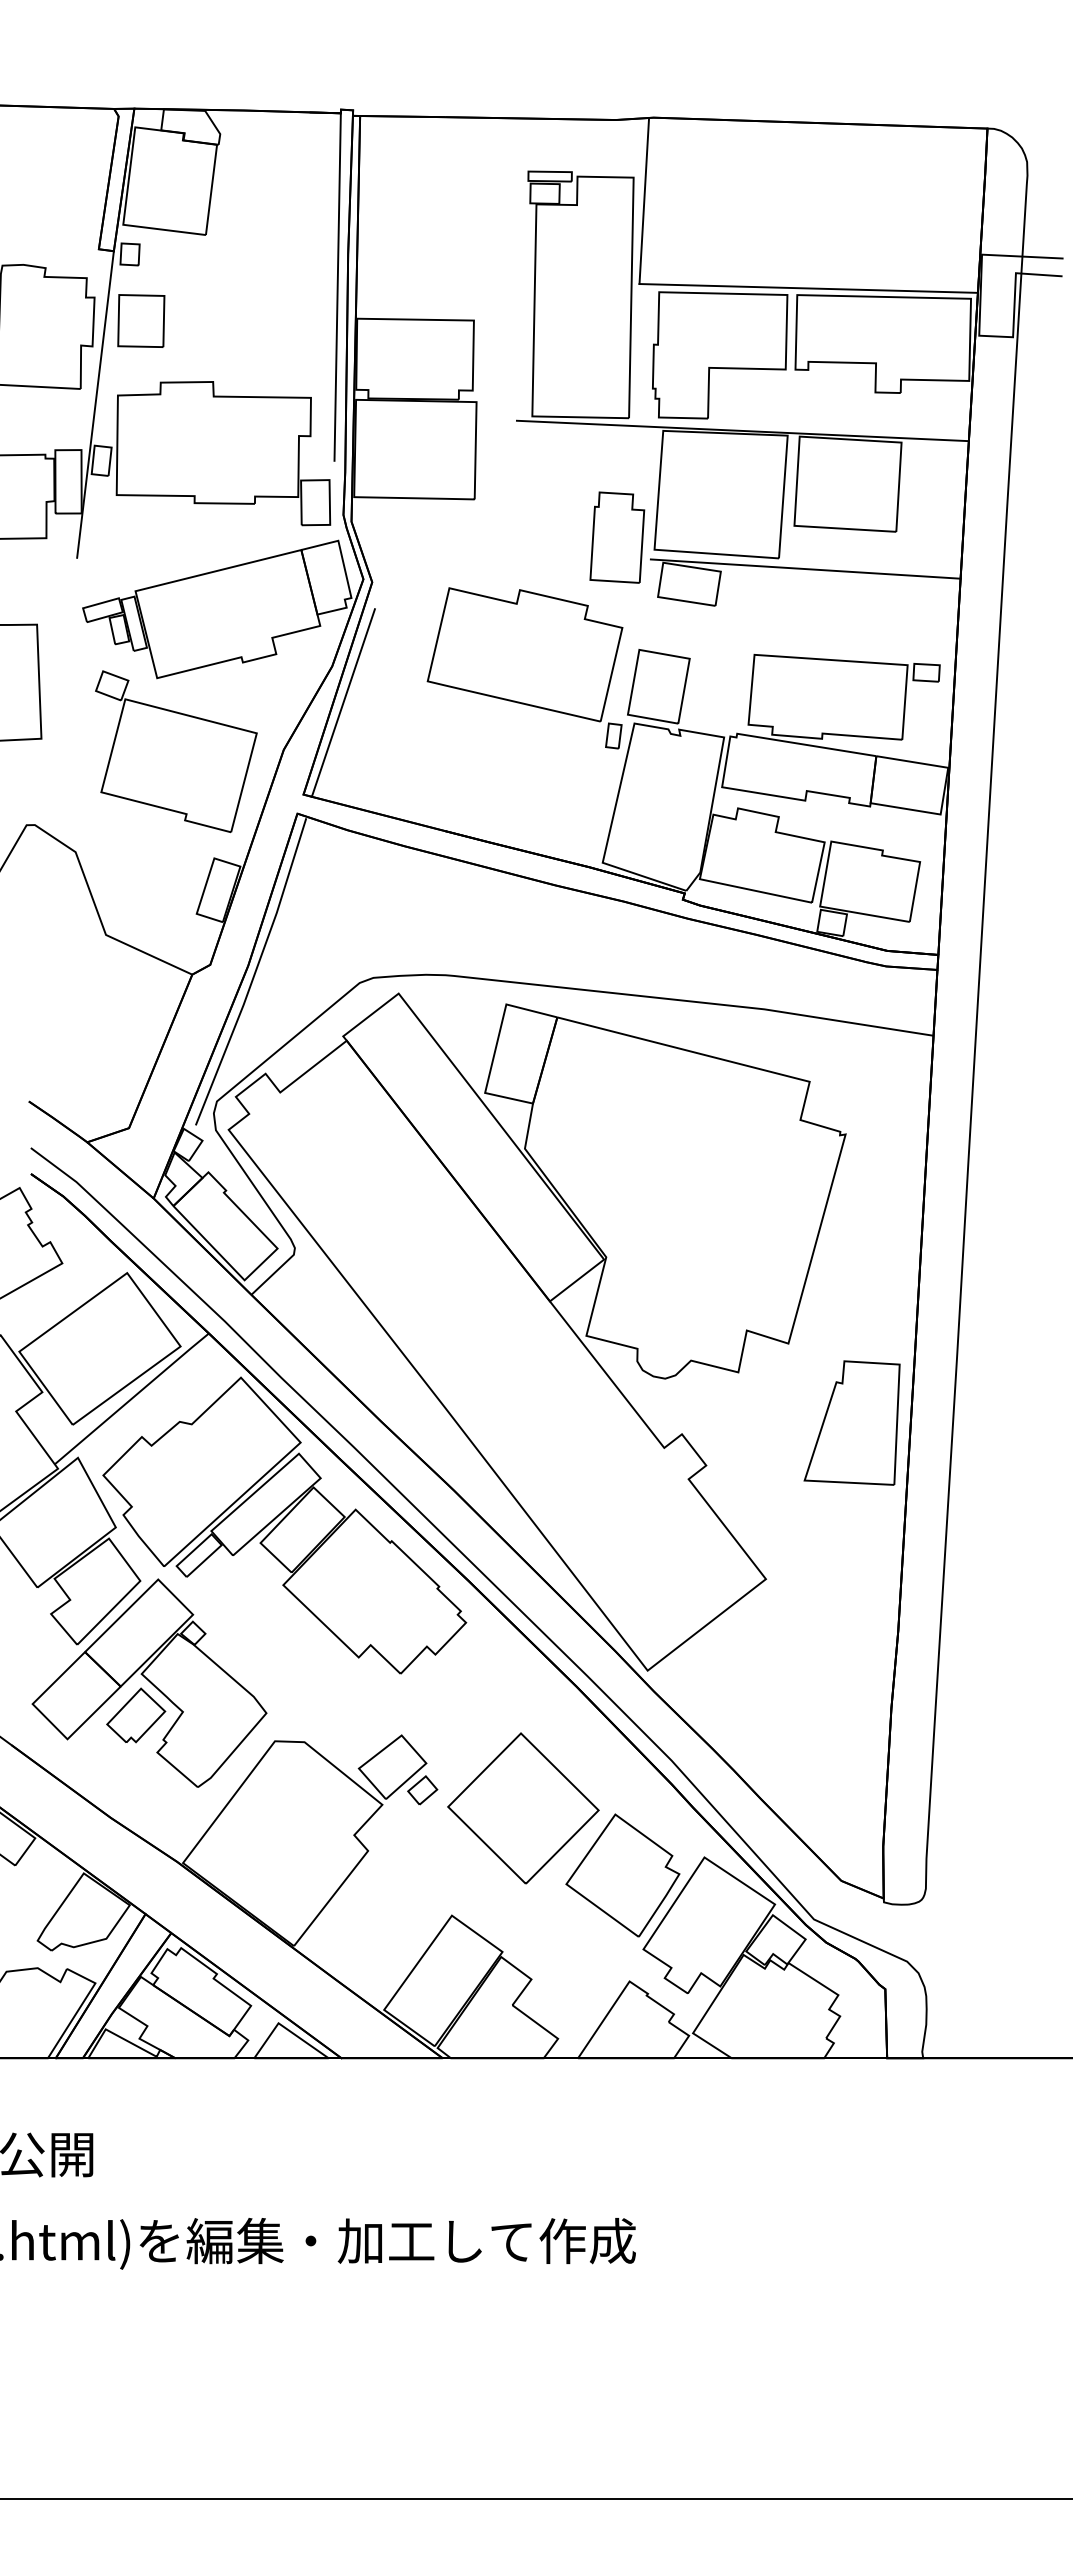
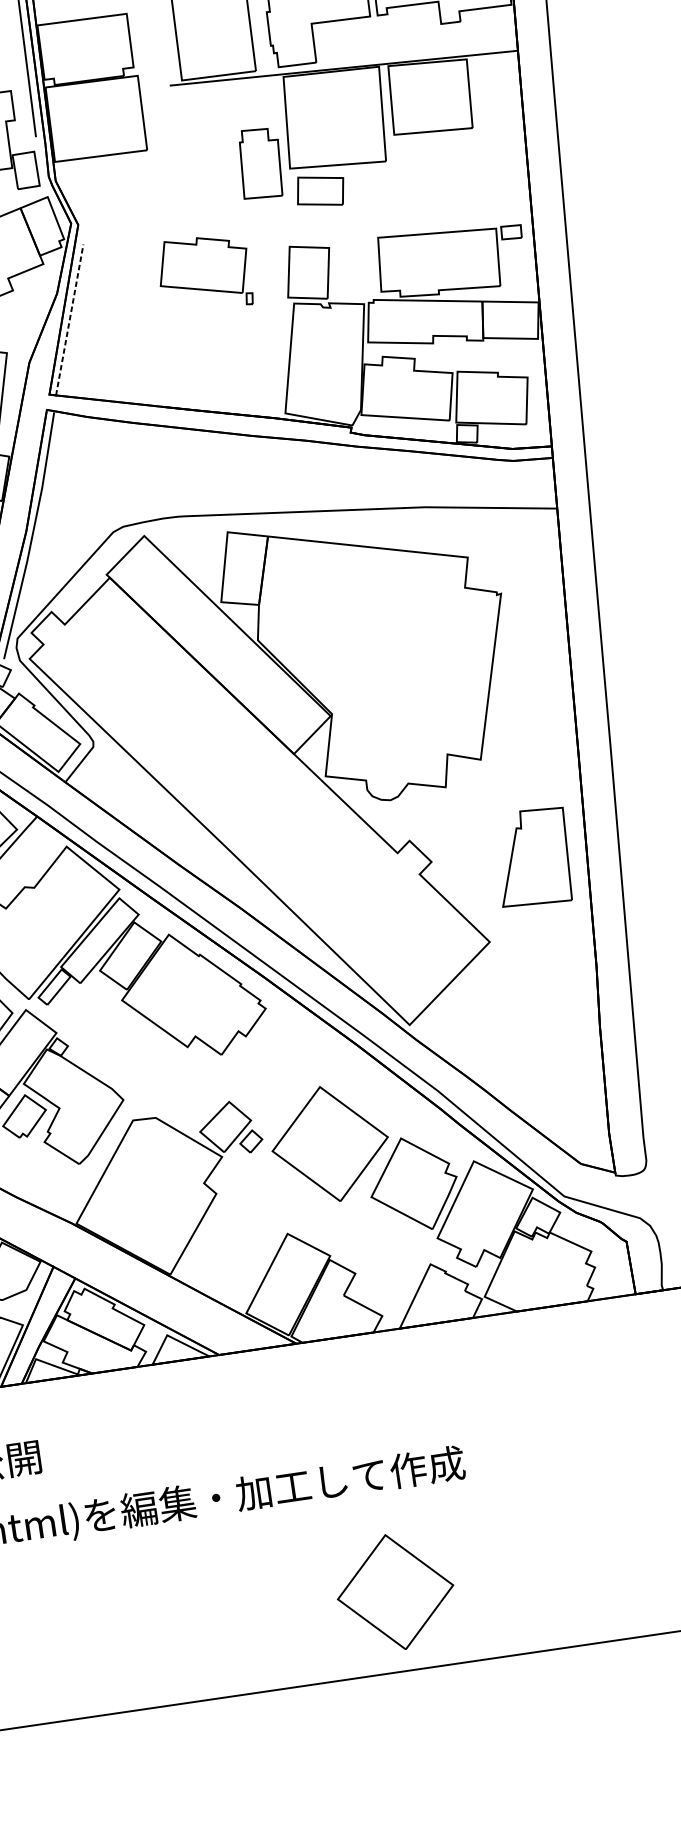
line: (805, 568) -> (407, 166), removed
part: (524, 668) -> (204, 273), size x0.6
line: (343, 702) -> (69, 319), solid -> dashed
part: (851, 1422) -> (532, 857), moved
part: (523, 2395) -> (395, 1592), added

